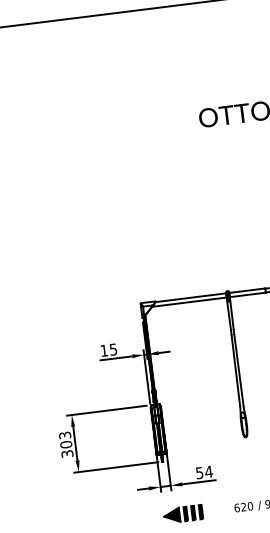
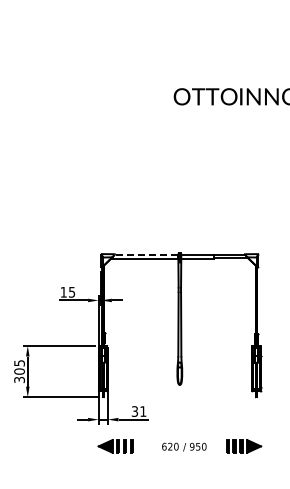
line: (190, 297) -> (146, 254), solid -> dashed
text: (64, 434) -> (19, 362), 303 -> 305
text: (204, 472) -> (139, 411), 54 -> 31

